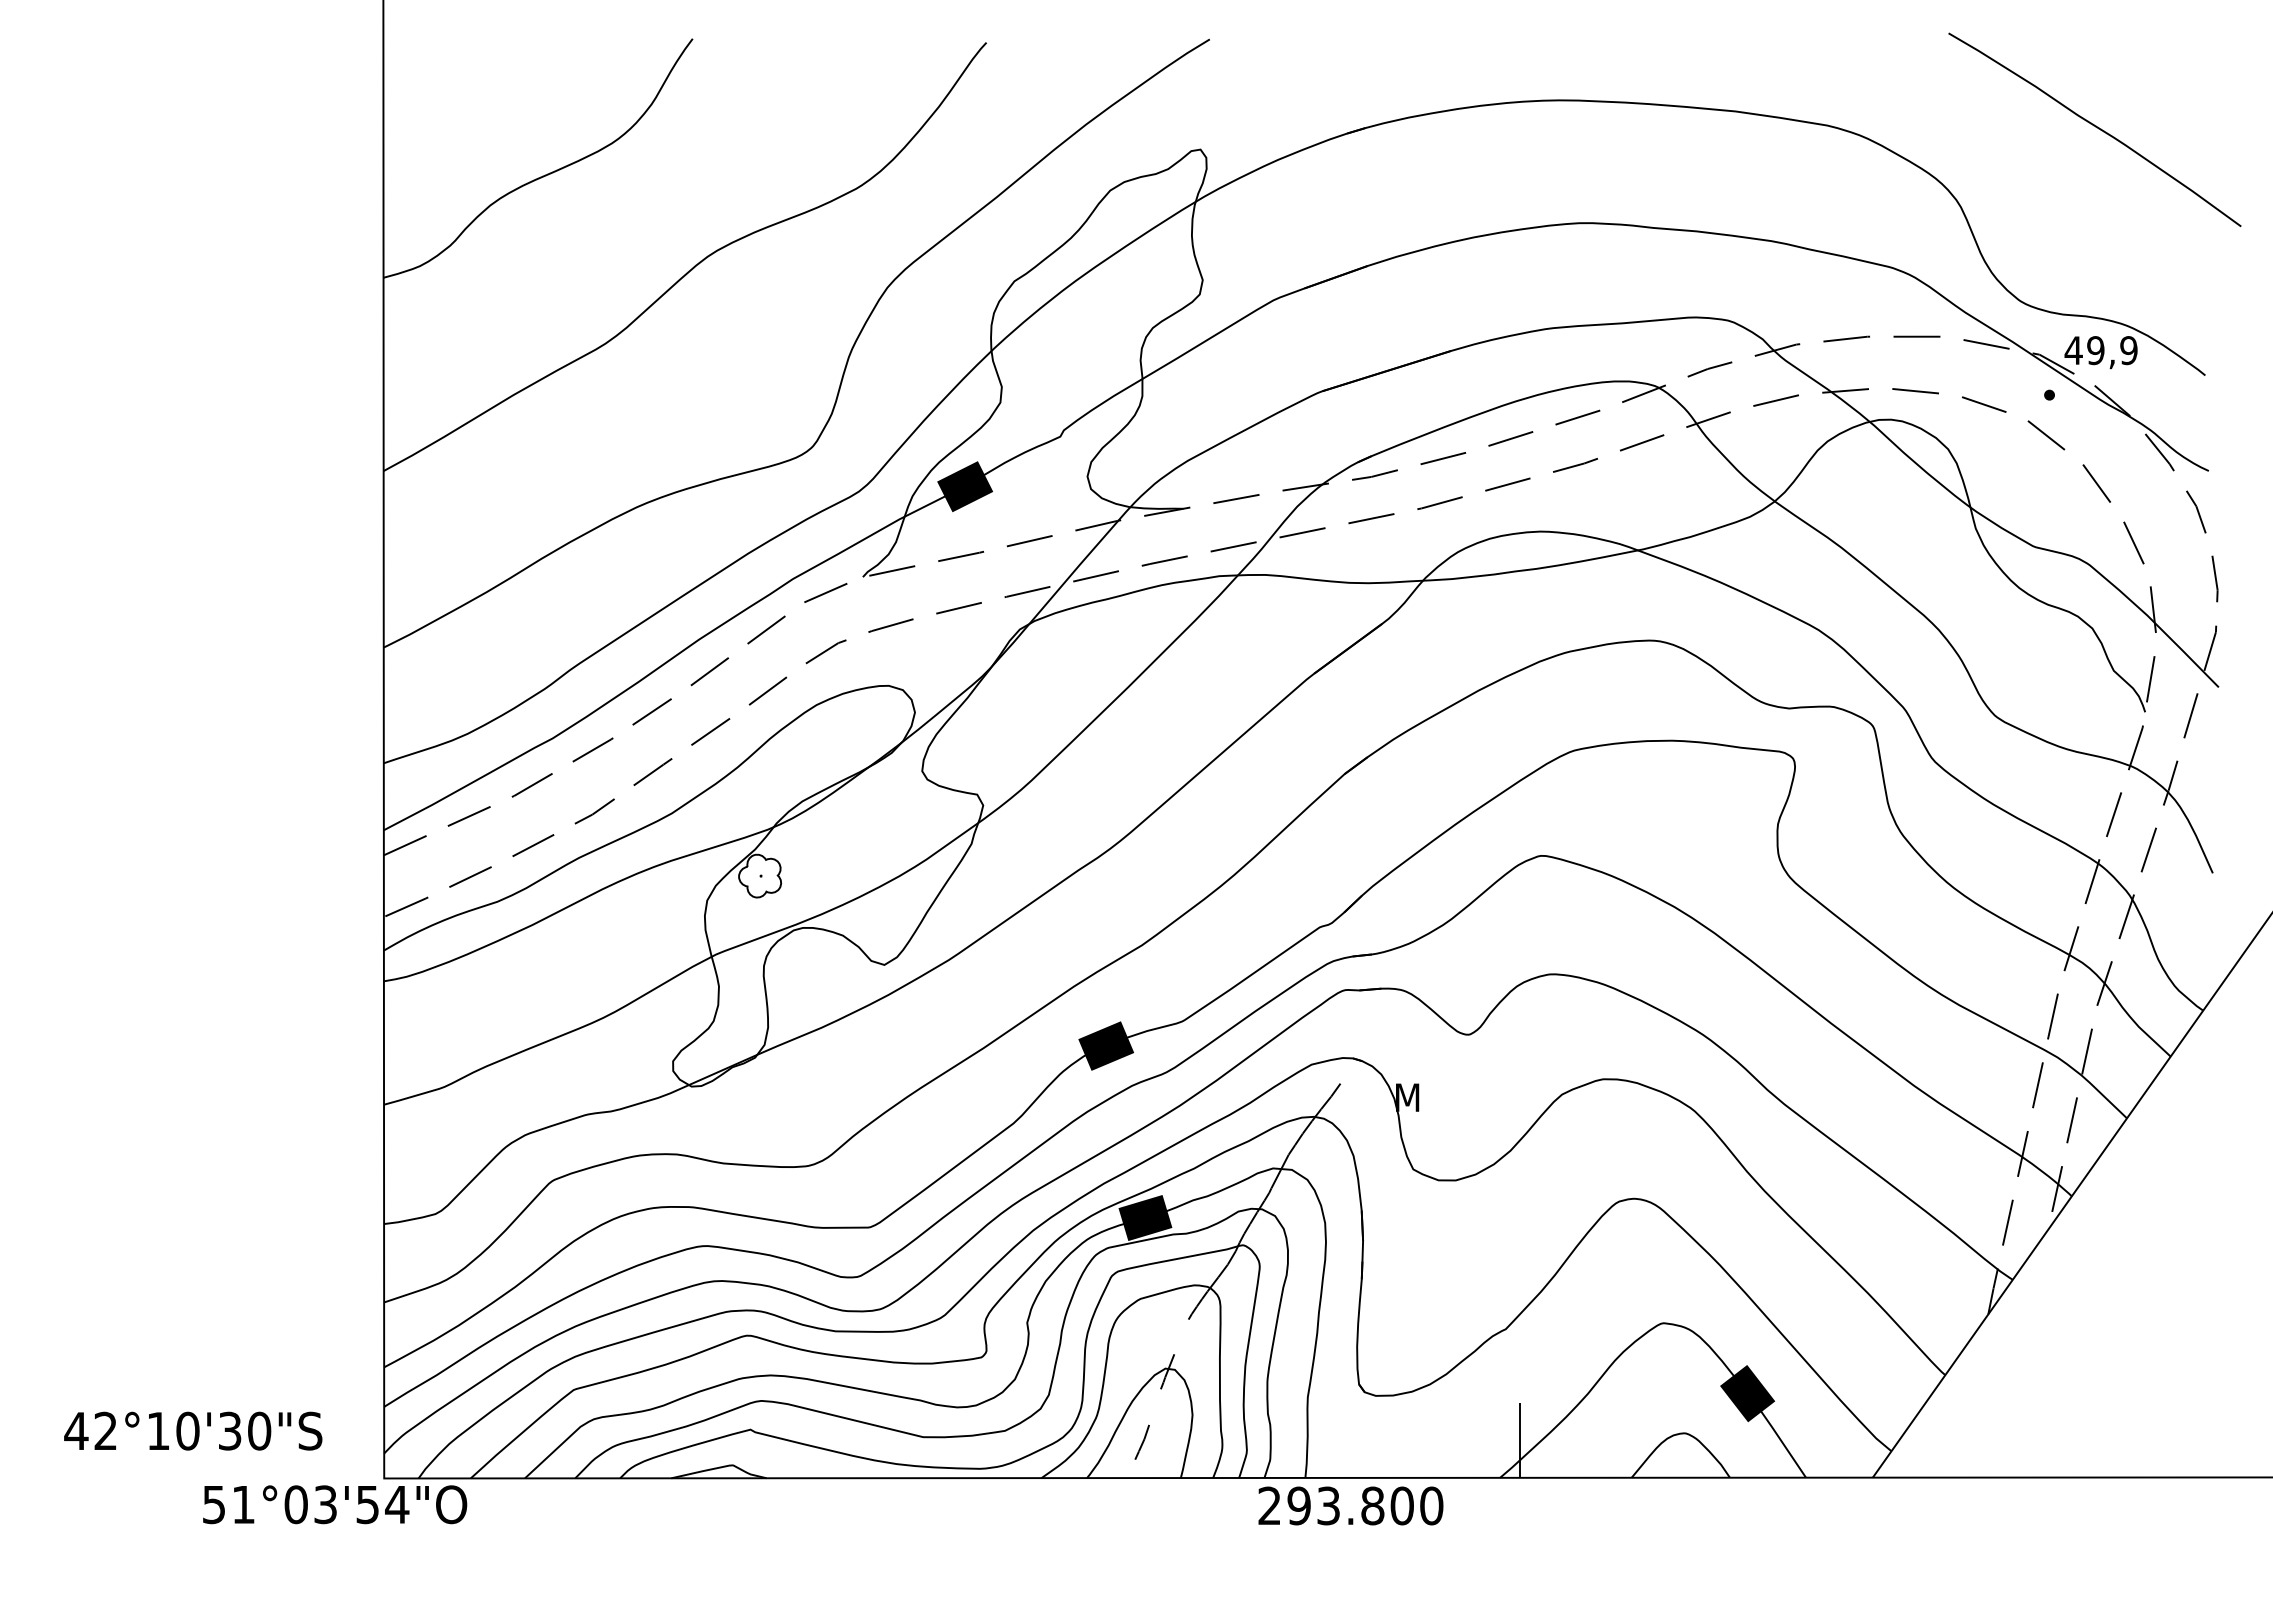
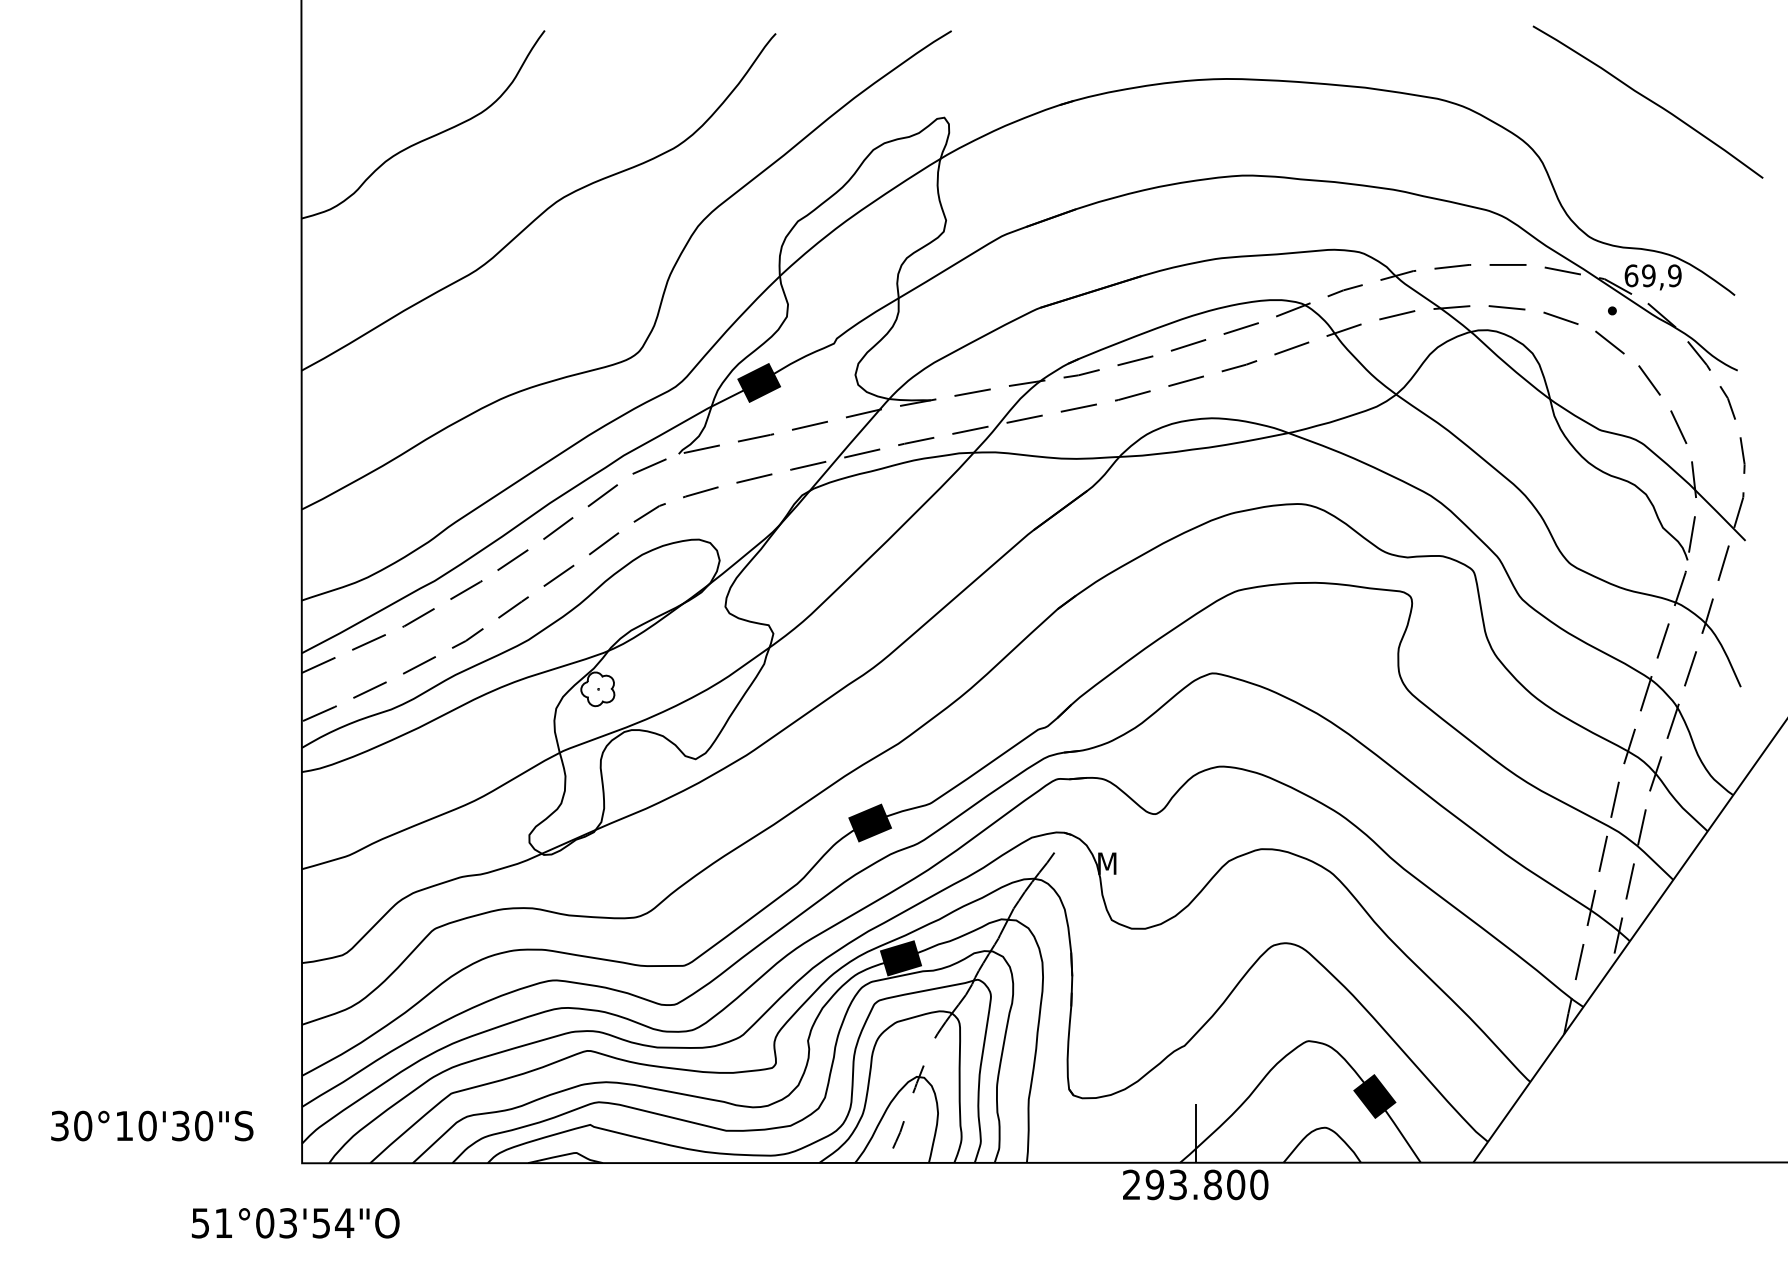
text: (2073, 350) -> (1631, 275), 49,9 -> 69,9
text: (90, 1430) -> (71, 1125), 42°10'30"S -> 30°10'30"S
text: (335, 1504) -> (296, 1223), moved
text: (1350, 1505) -> (1195, 1184), moved

